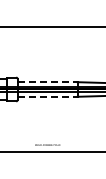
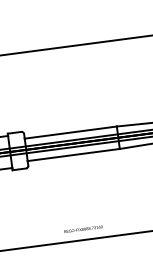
line: (47, 82) -> (70, 133), dashed -> solid
line: (47, 96) -> (73, 154), dashed -> solid

